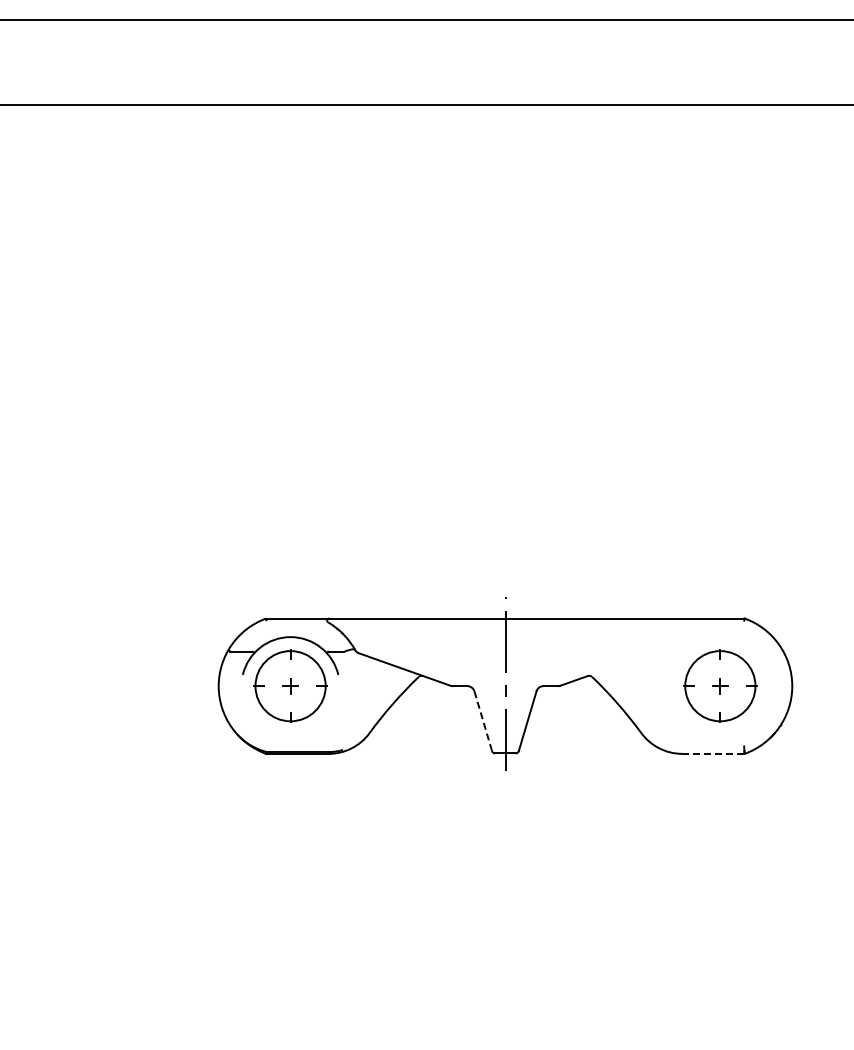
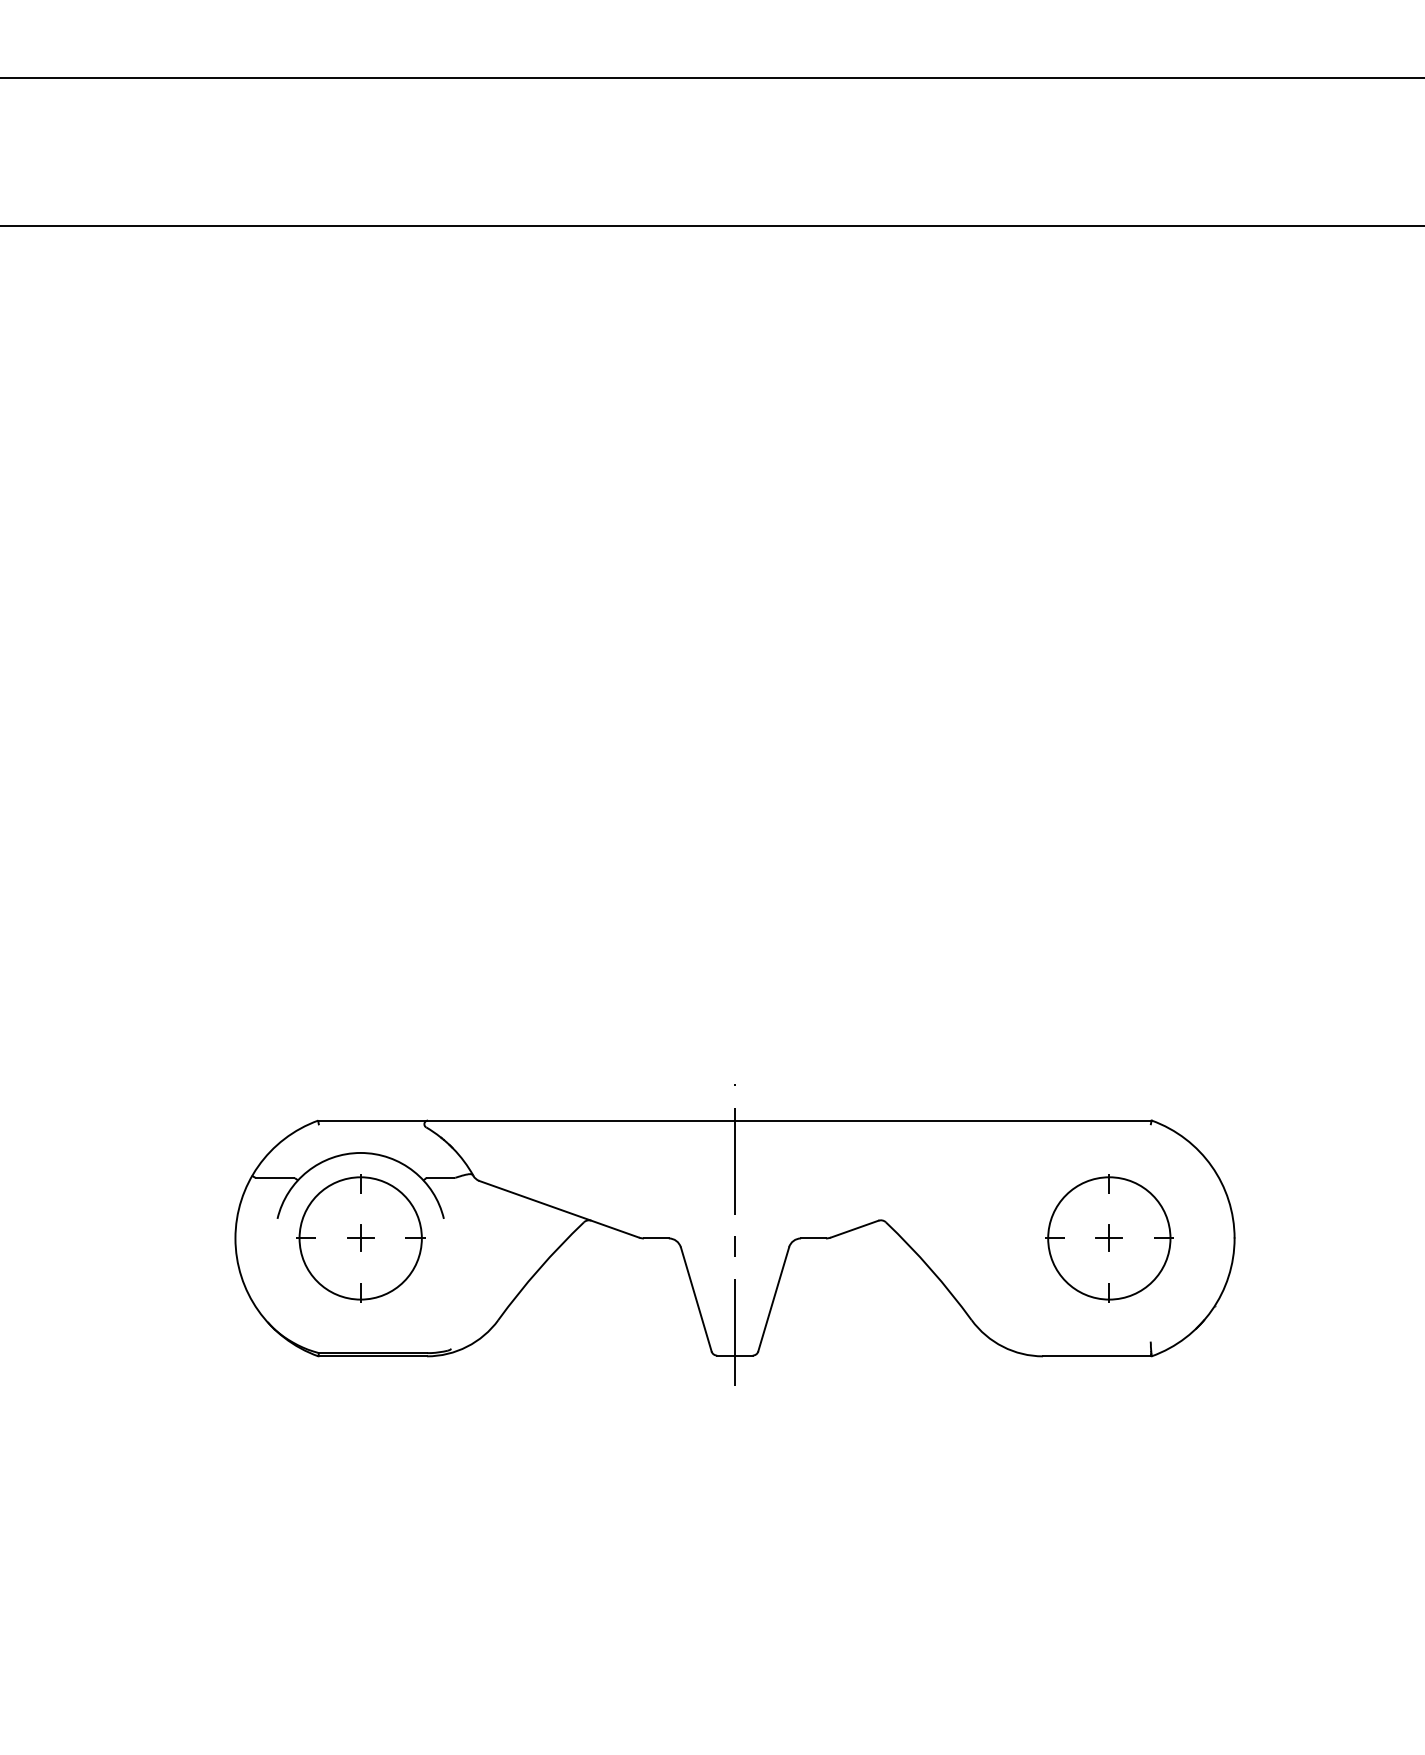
line: (483, 721) -> (696, 1299), dashed -> solid
line: (713, 753) -> (1097, 1355), dashed -> solid

